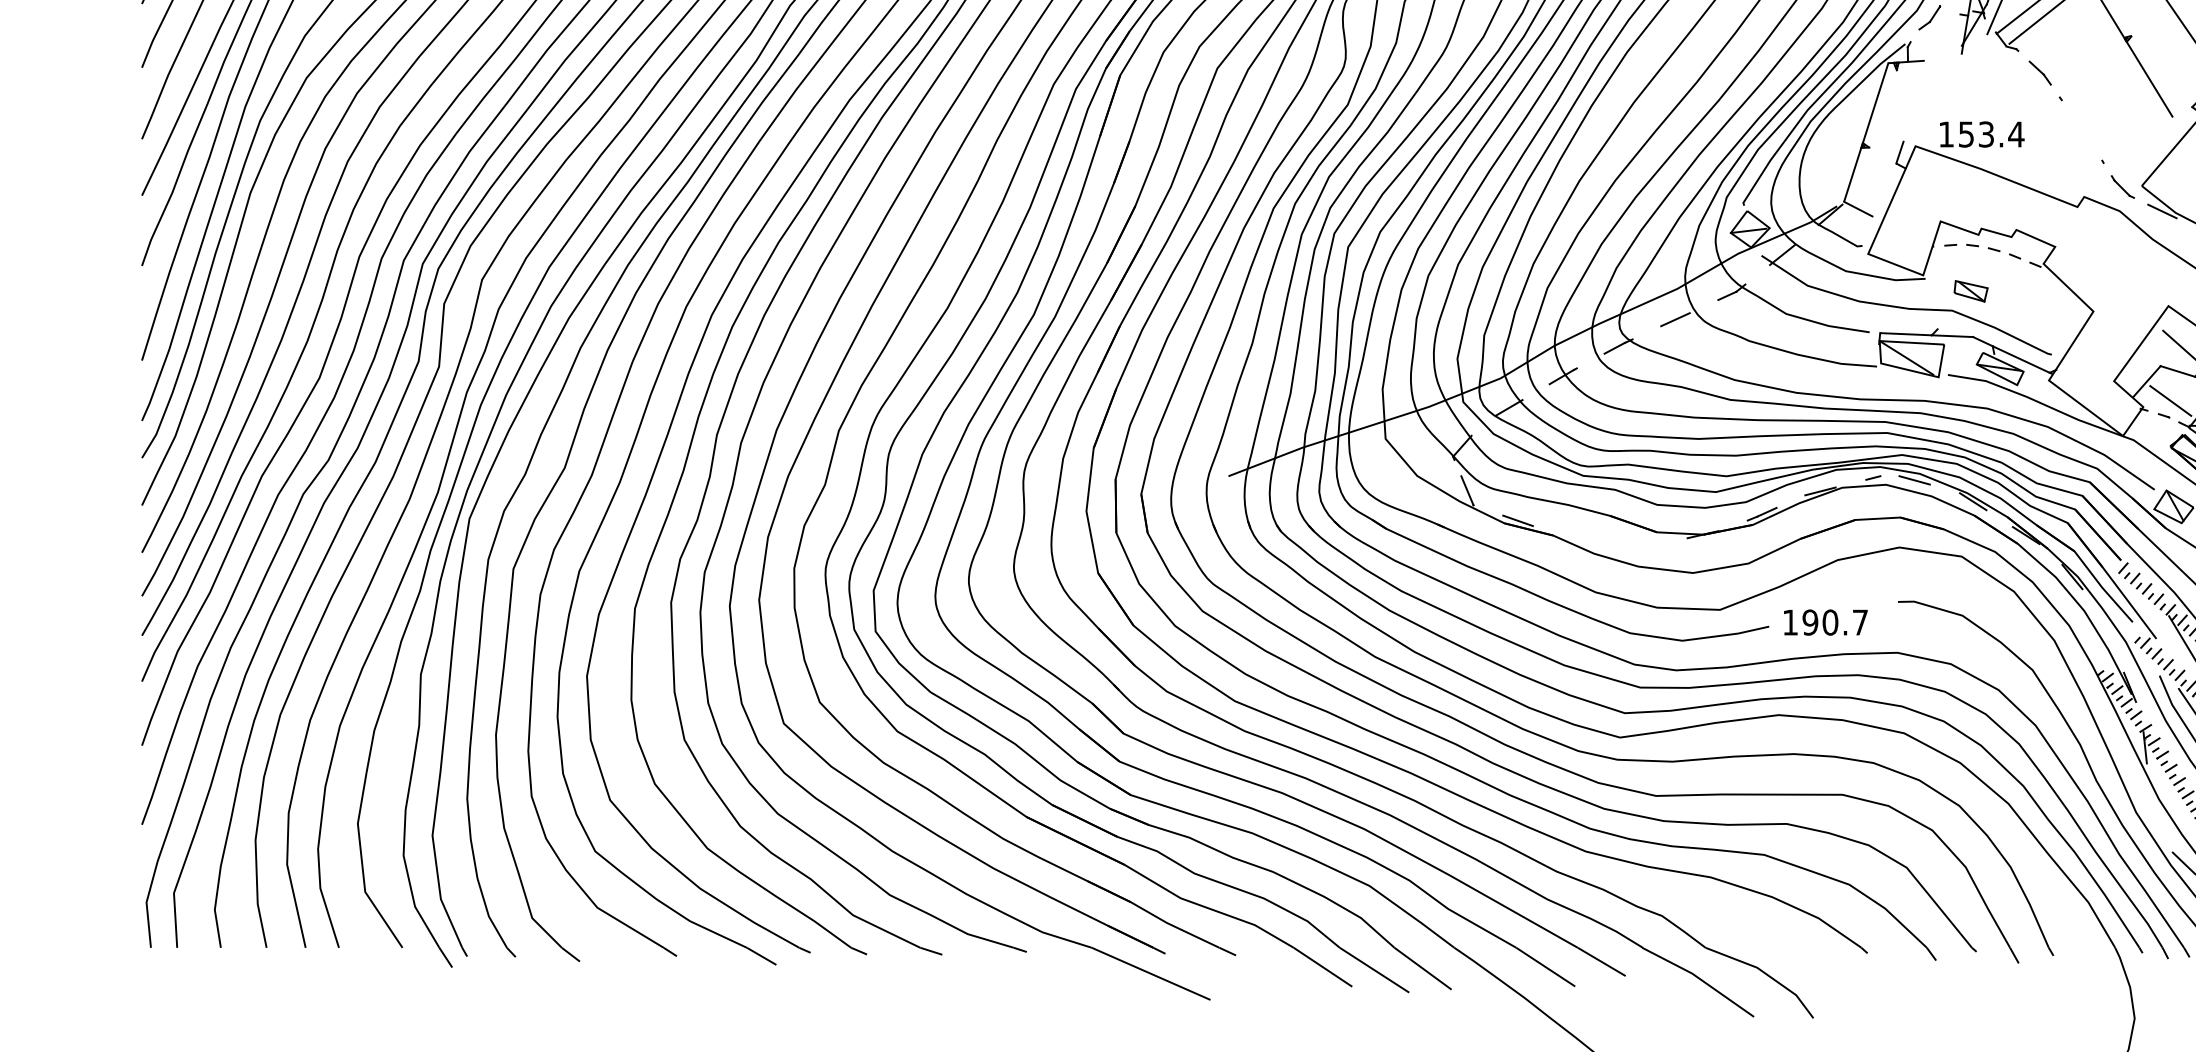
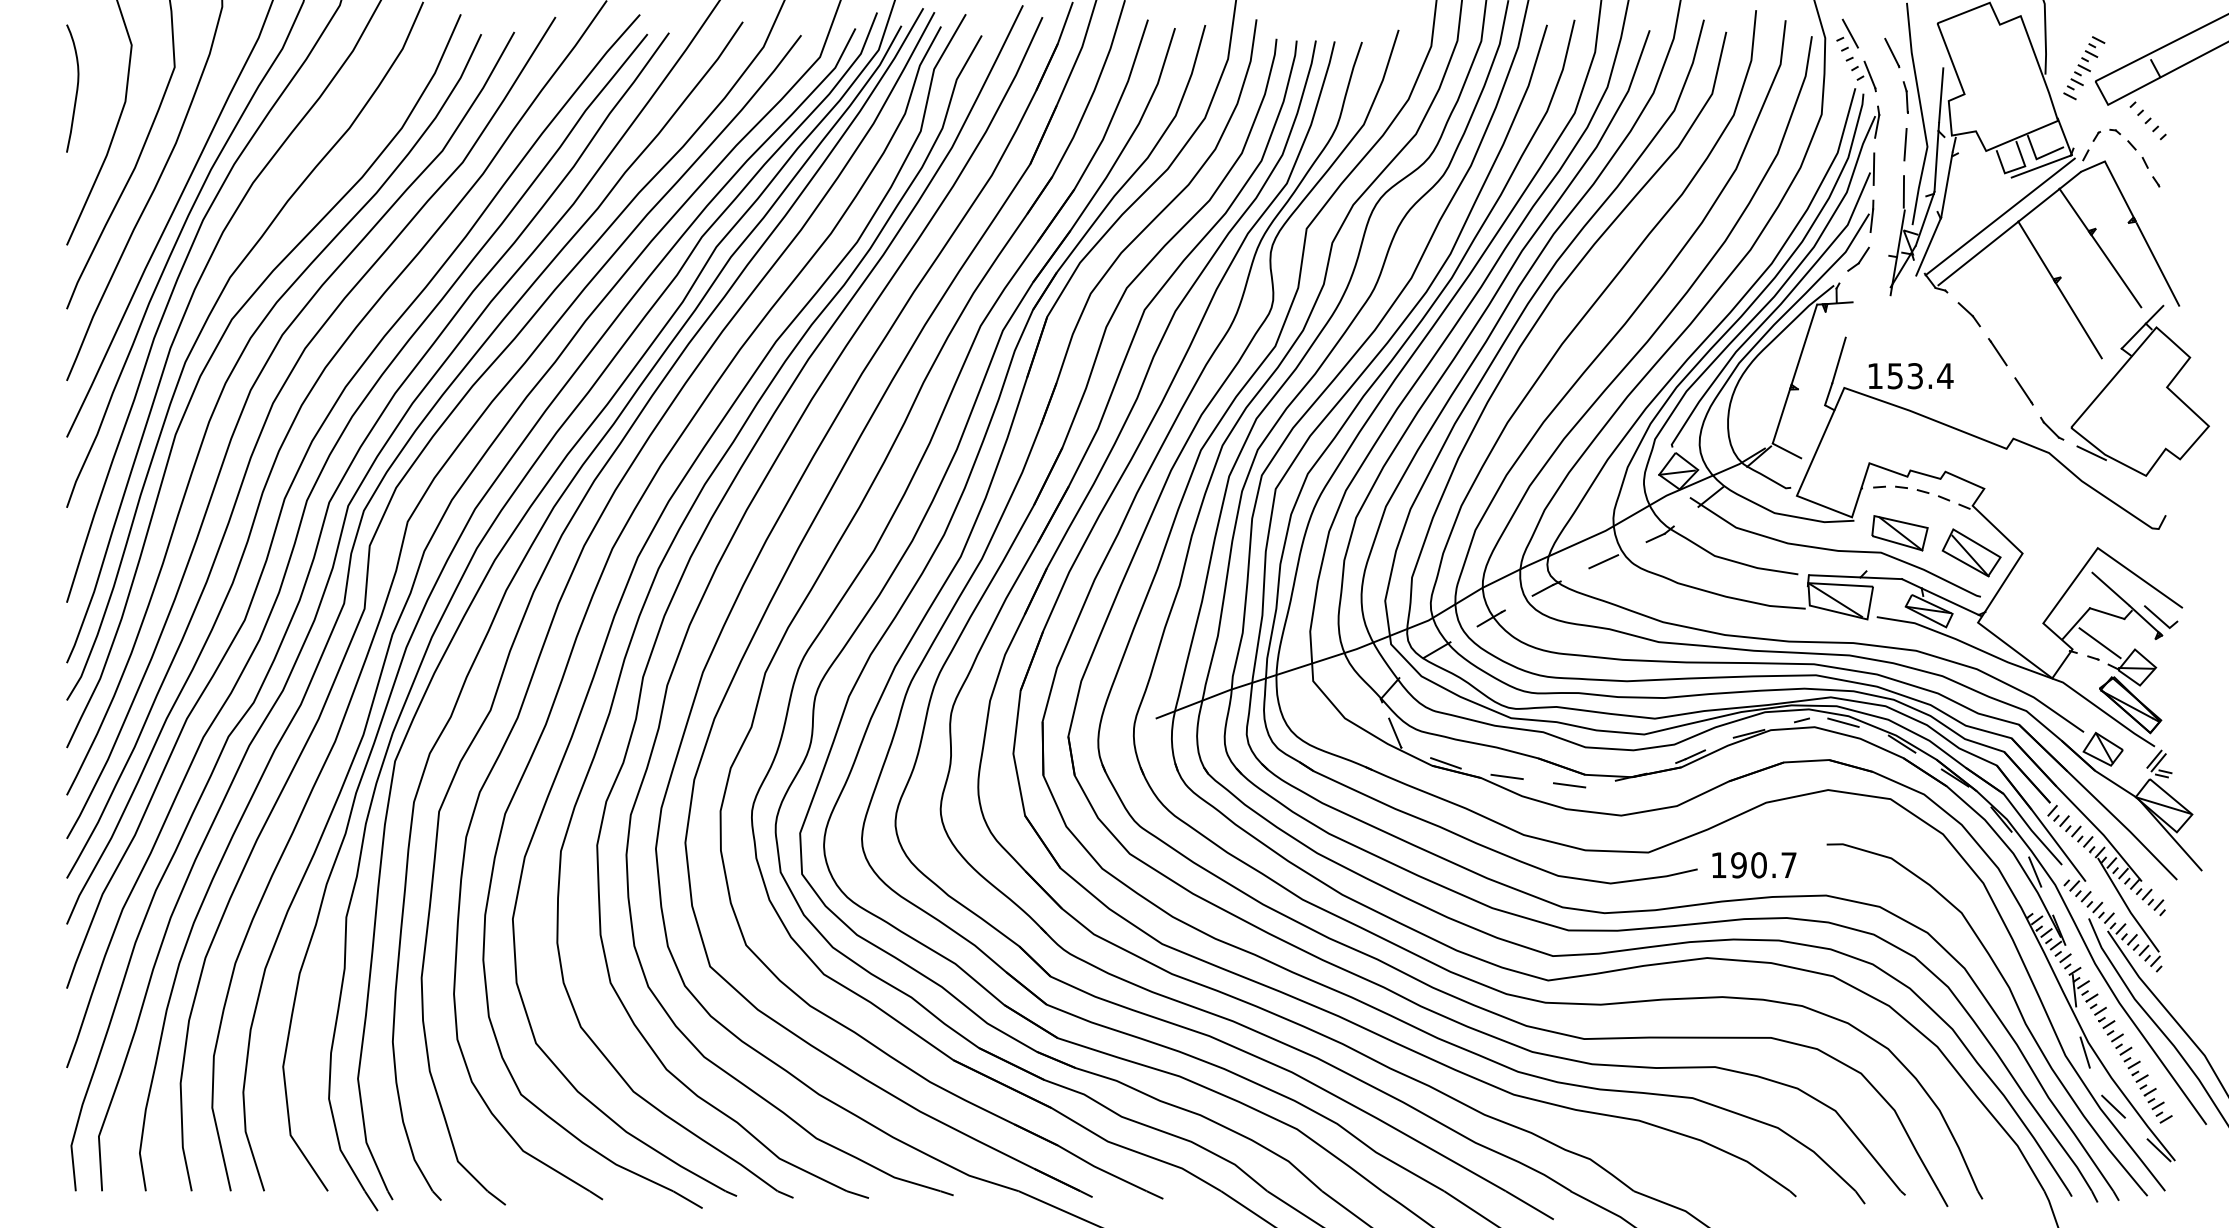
line: (2069, 111) -> (1998, 353), added
line: (1909, 118) -> (1838, 360), added
line: (2094, 148) -> (2023, 390), added
part: (1970, 291) -> (1899, 533), size x1.67
part: (2042, 310) -> (1971, 552), added
line: (1578, 533) -> (1506, 776), added
line: (1641, 542) -> (1569, 785), added
line: (2106, 628) -> (2035, 871), added
line: (2155, 809) -> (2084, 1052), added

